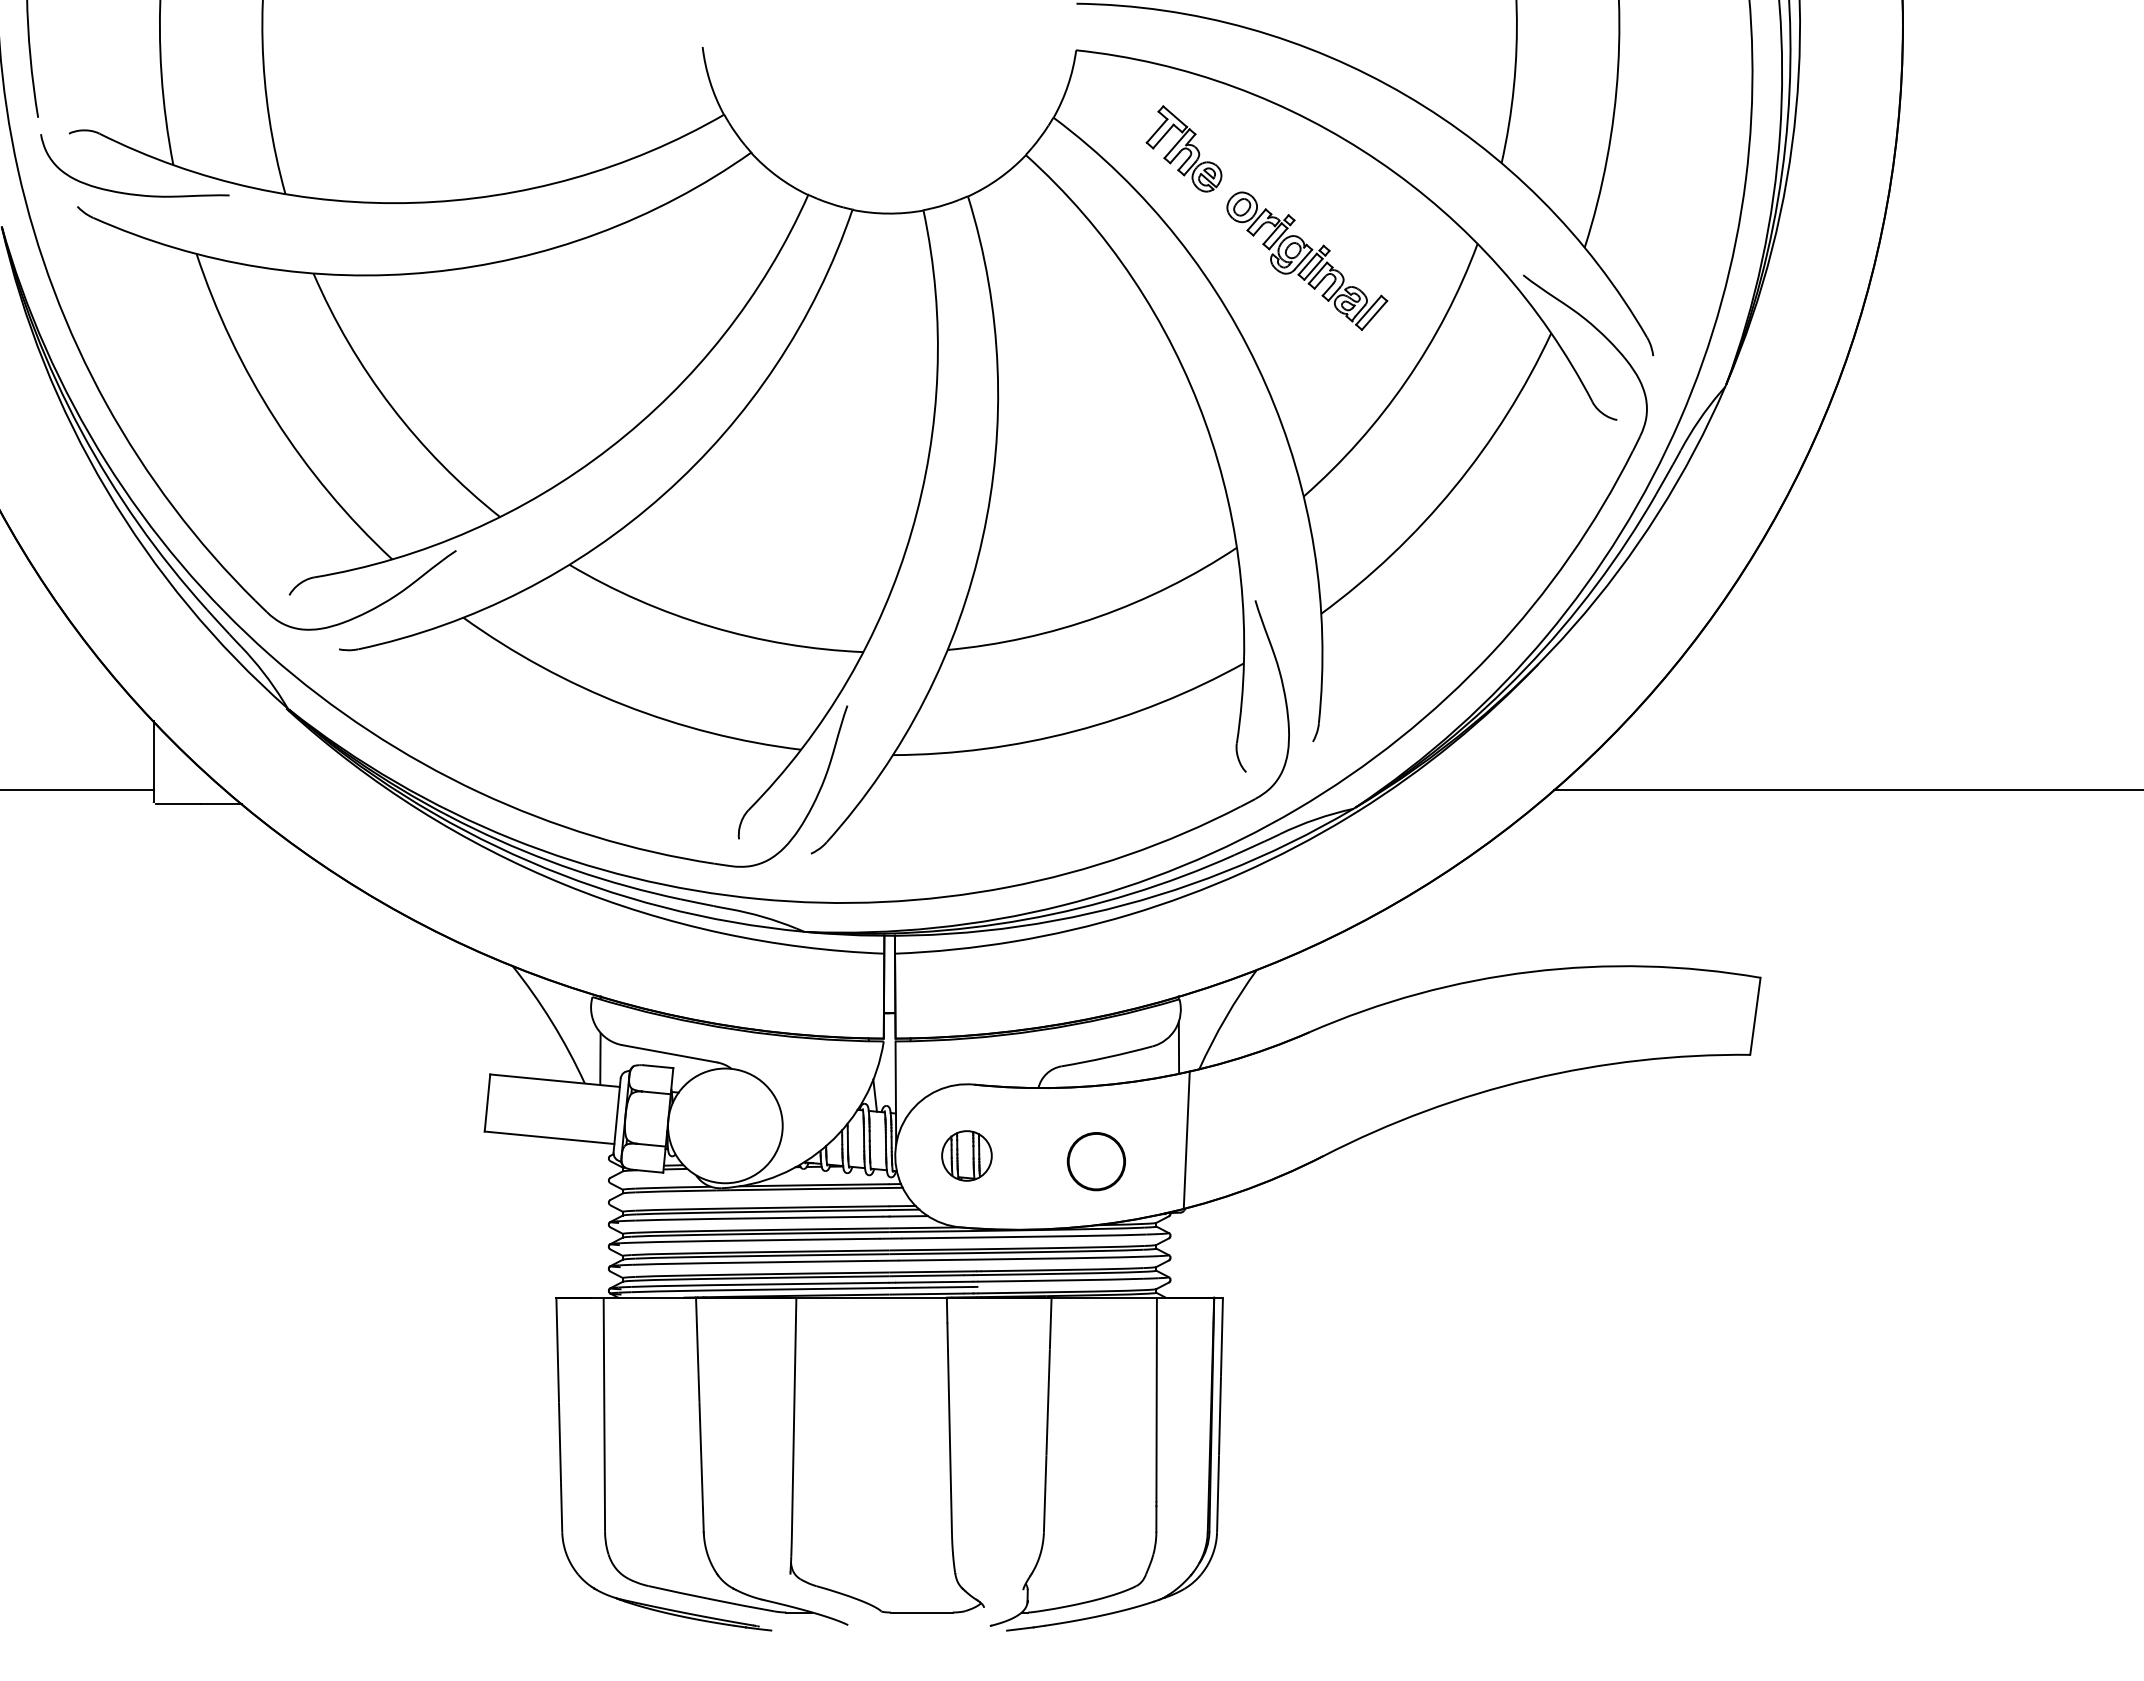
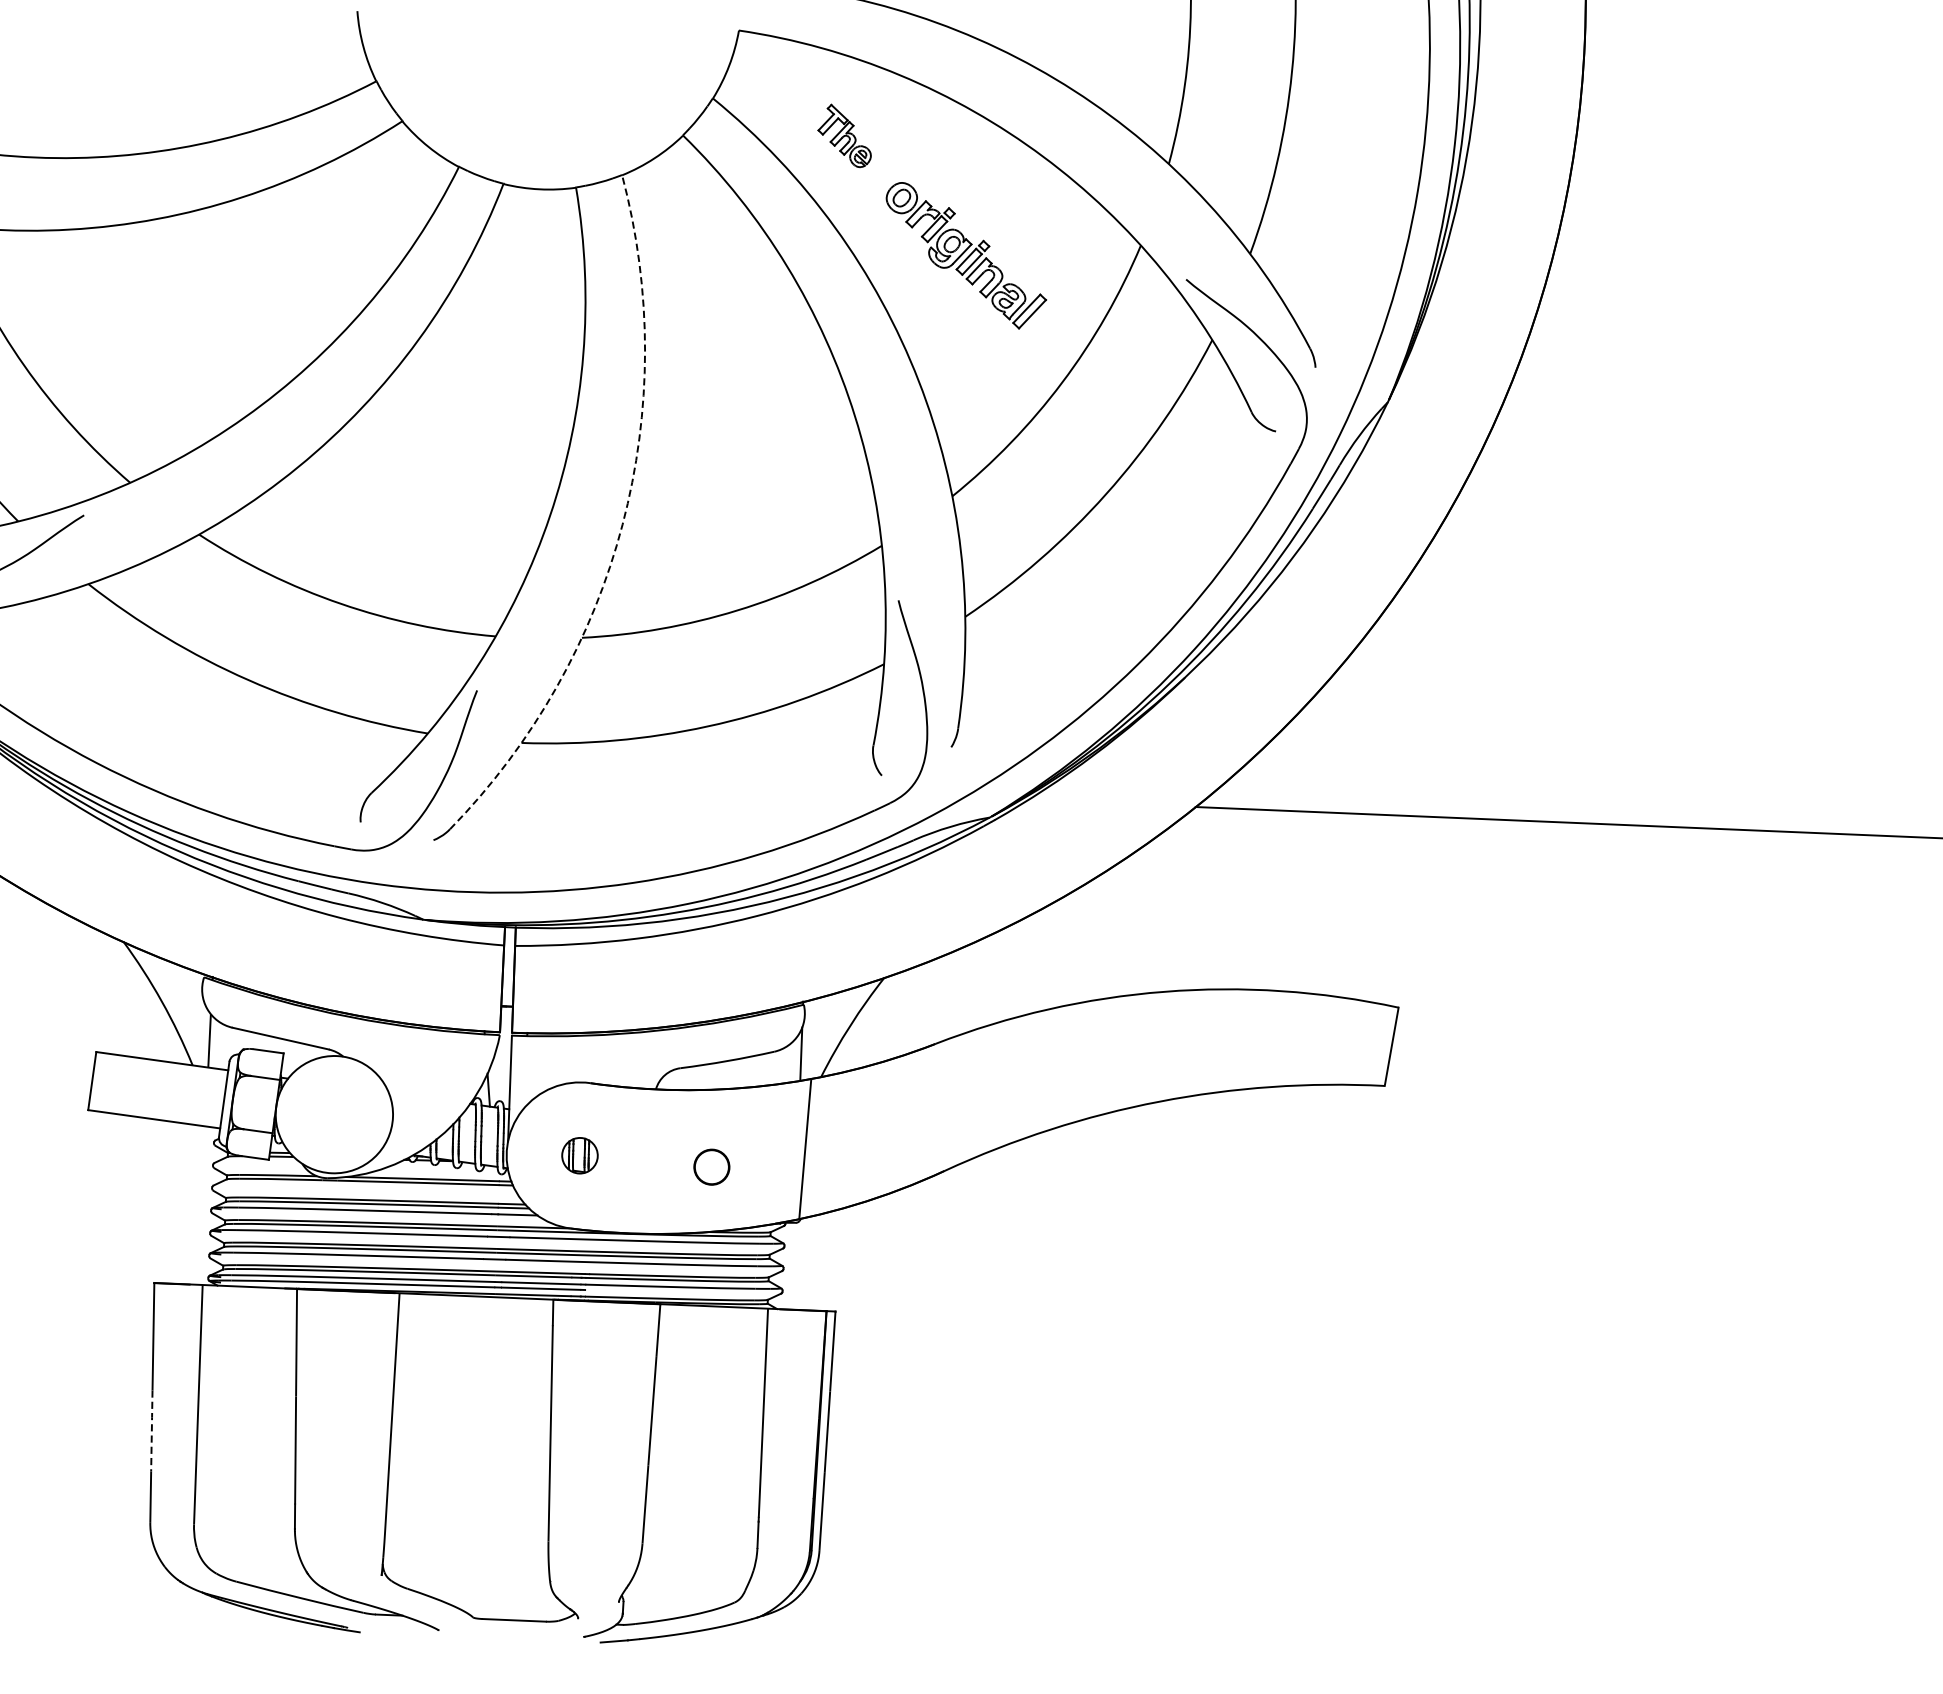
part: (1183, 148) -> (844, 135), size x0.7
arc: (982, 537) -> (622, 524), solid -> dashed
part: (966, 1155) -> (579, 1155), size x0.7
part: (1095, 1161) -> (711, 1166), size x0.6
line: (560, 1442) -> (152, 1431), solid -> dashed

